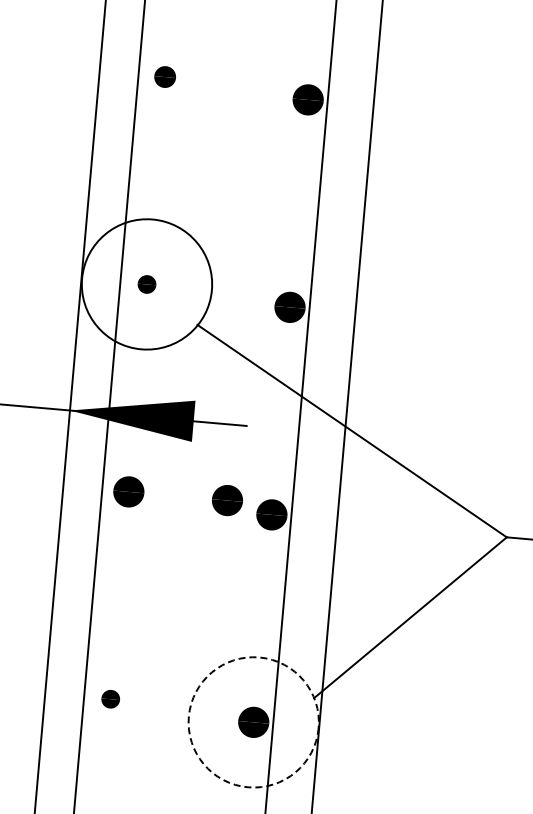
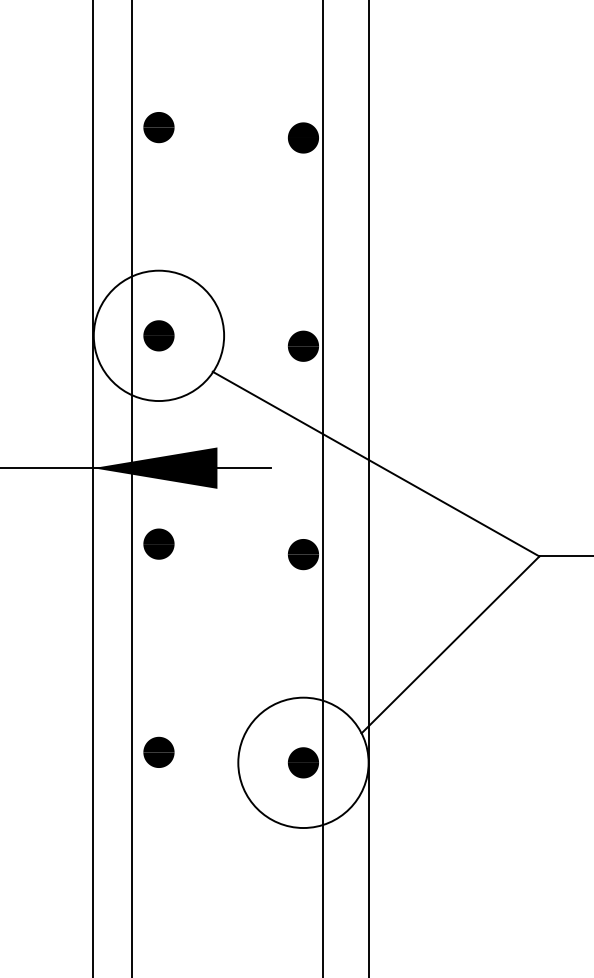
part: (164, 76) -> (158, 127), size x1.43
part: (146, 284) -> (158, 335), size x1.67
part: (227, 499) -> (257, 543), removed
part: (110, 698) -> (158, 751), size x1.67
circle: (253, 722) -> (303, 762), dashed -> solid

